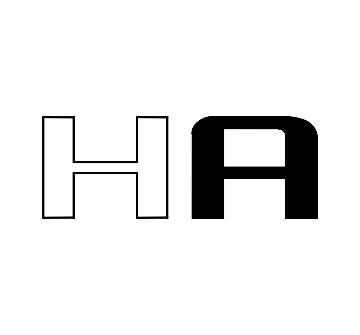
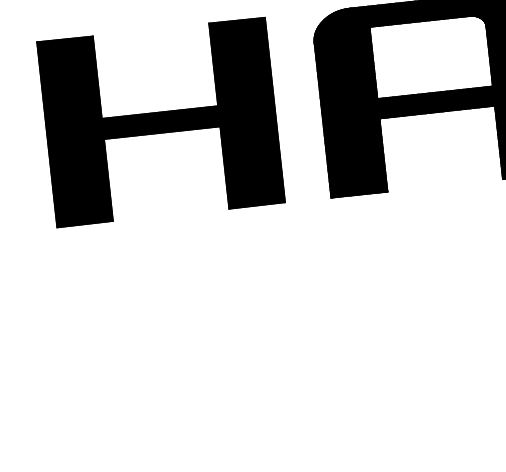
fill: (105, 167) -> (161, 122), added

